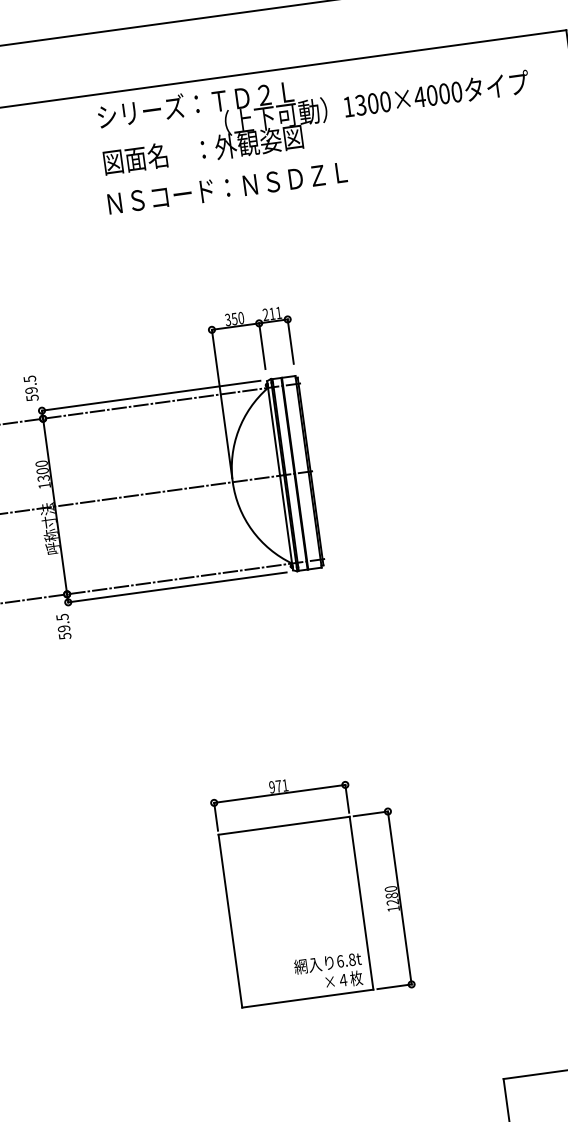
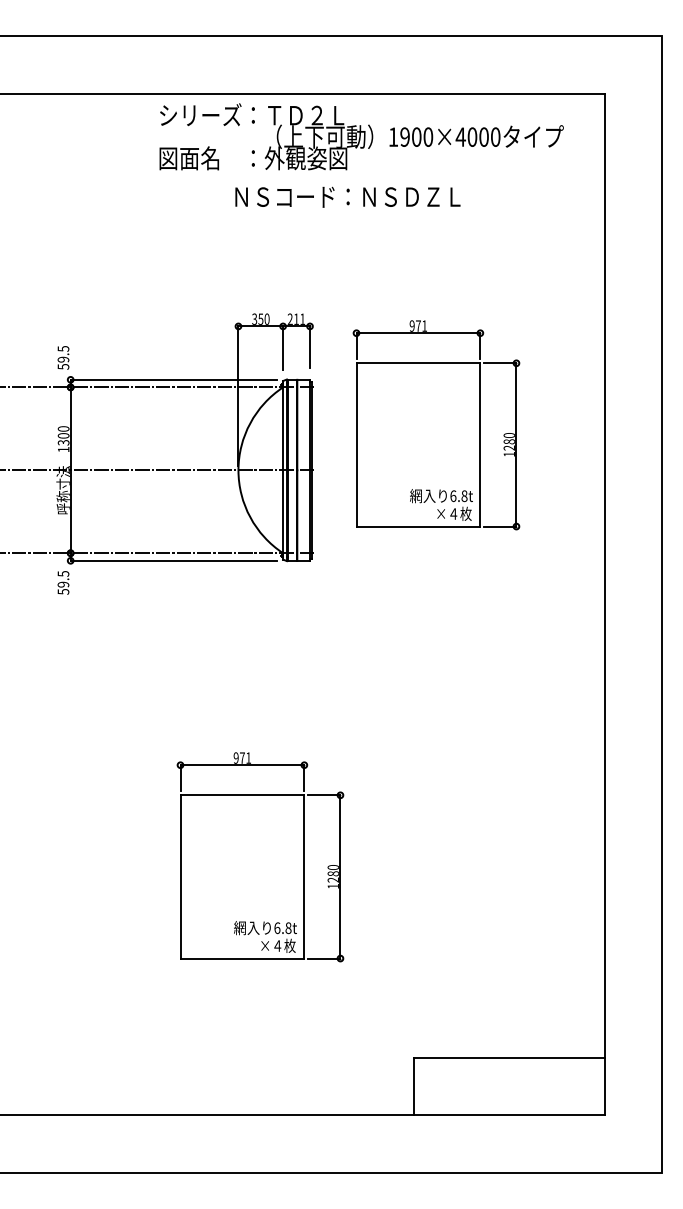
text: (360, 104) -> (404, 136), 1300×4000 -> 1900×4000
text: (227, 187) -> (347, 196), moved
part: (436, 406) -> (436, 425), added

